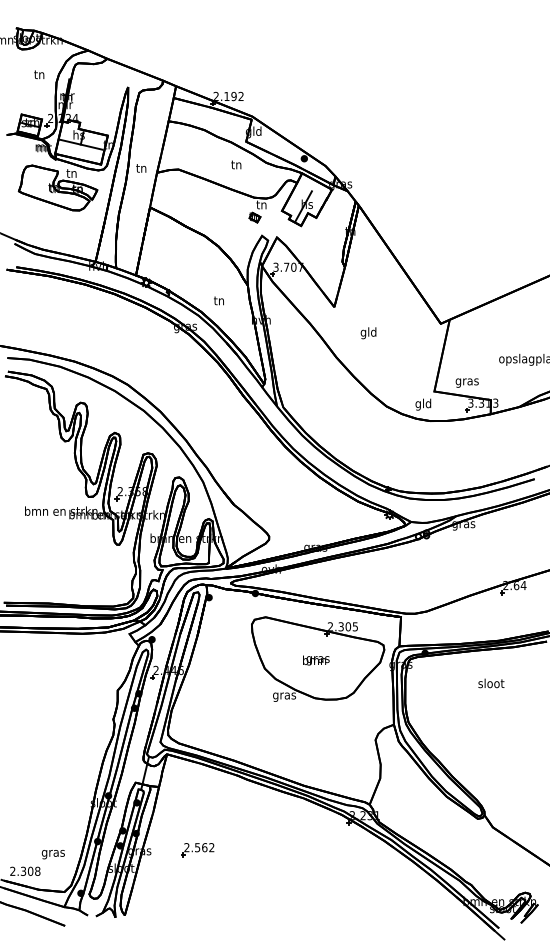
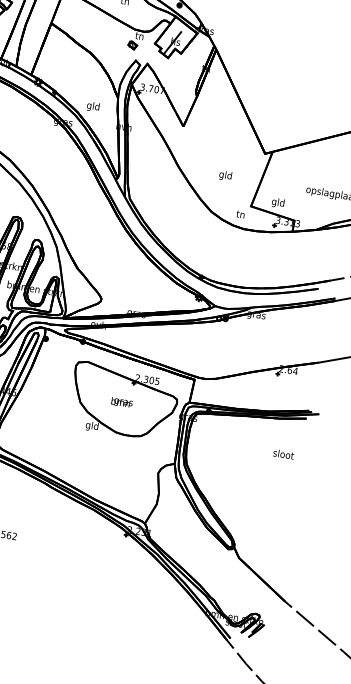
text: (218, 301) -> (92, 106), tn -> gld
text: (368, 333) -> (225, 176), moved
text: (466, 381) -> (277, 202), gras -> gld
text: (423, 404) -> (240, 215), gld -> tn
text: (491, 683) -> (283, 454), moved
text: (284, 695) -> (92, 426), gras -> gld

